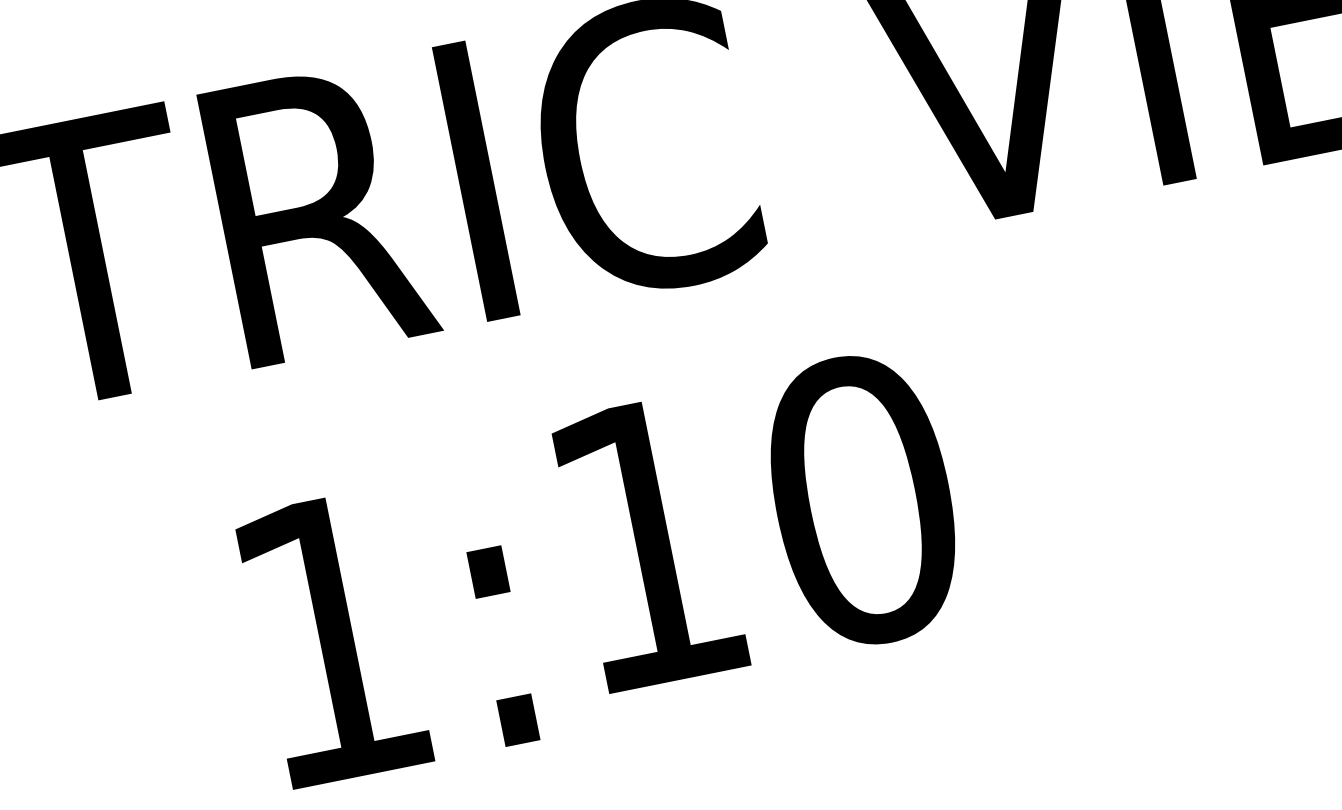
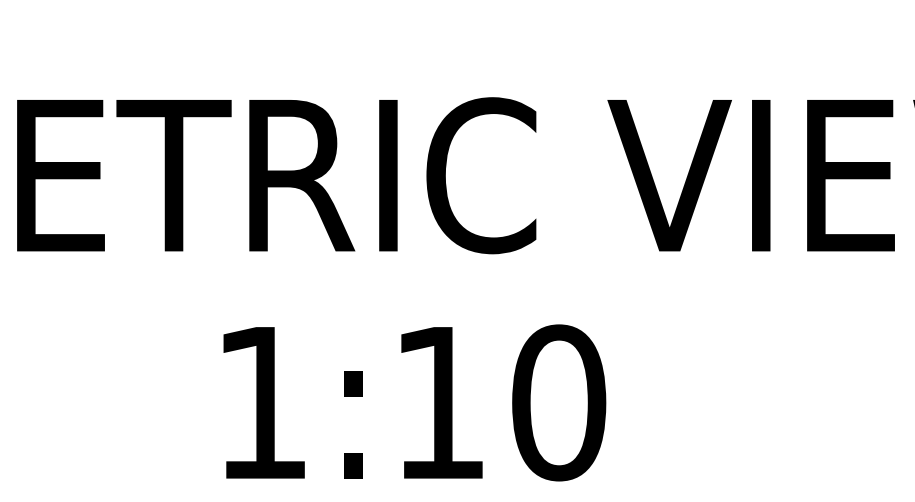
text: (761, 519) -> (503, 402), moved

